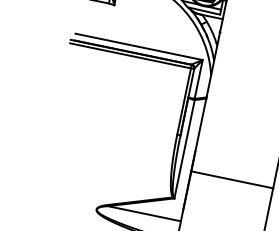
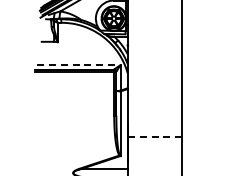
line: (138, 47) -> (78, 65), solid -> dashed
line: (231, 179) -> (154, 136), solid -> dashed

